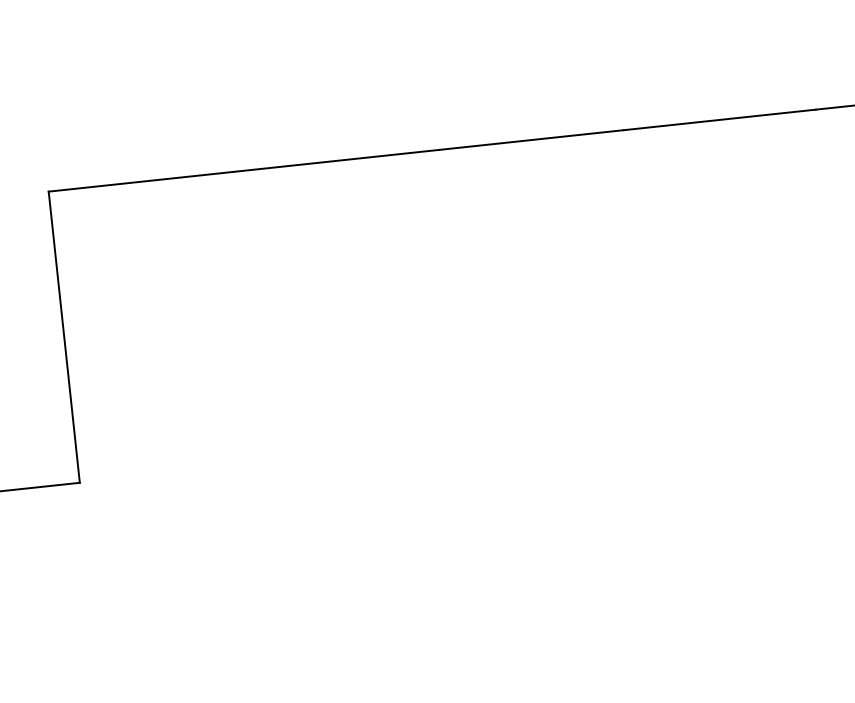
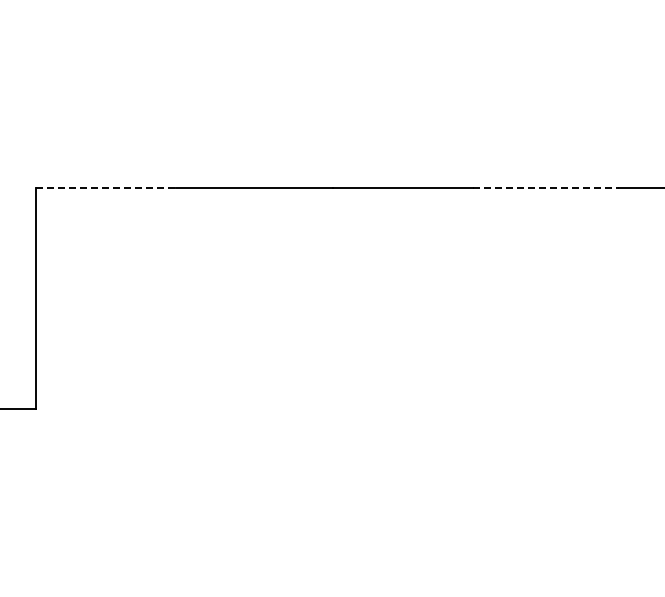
line: (720, 119) -> (546, 187), solid -> dashed
line: (141, 181) -> (106, 187), solid -> dashed

